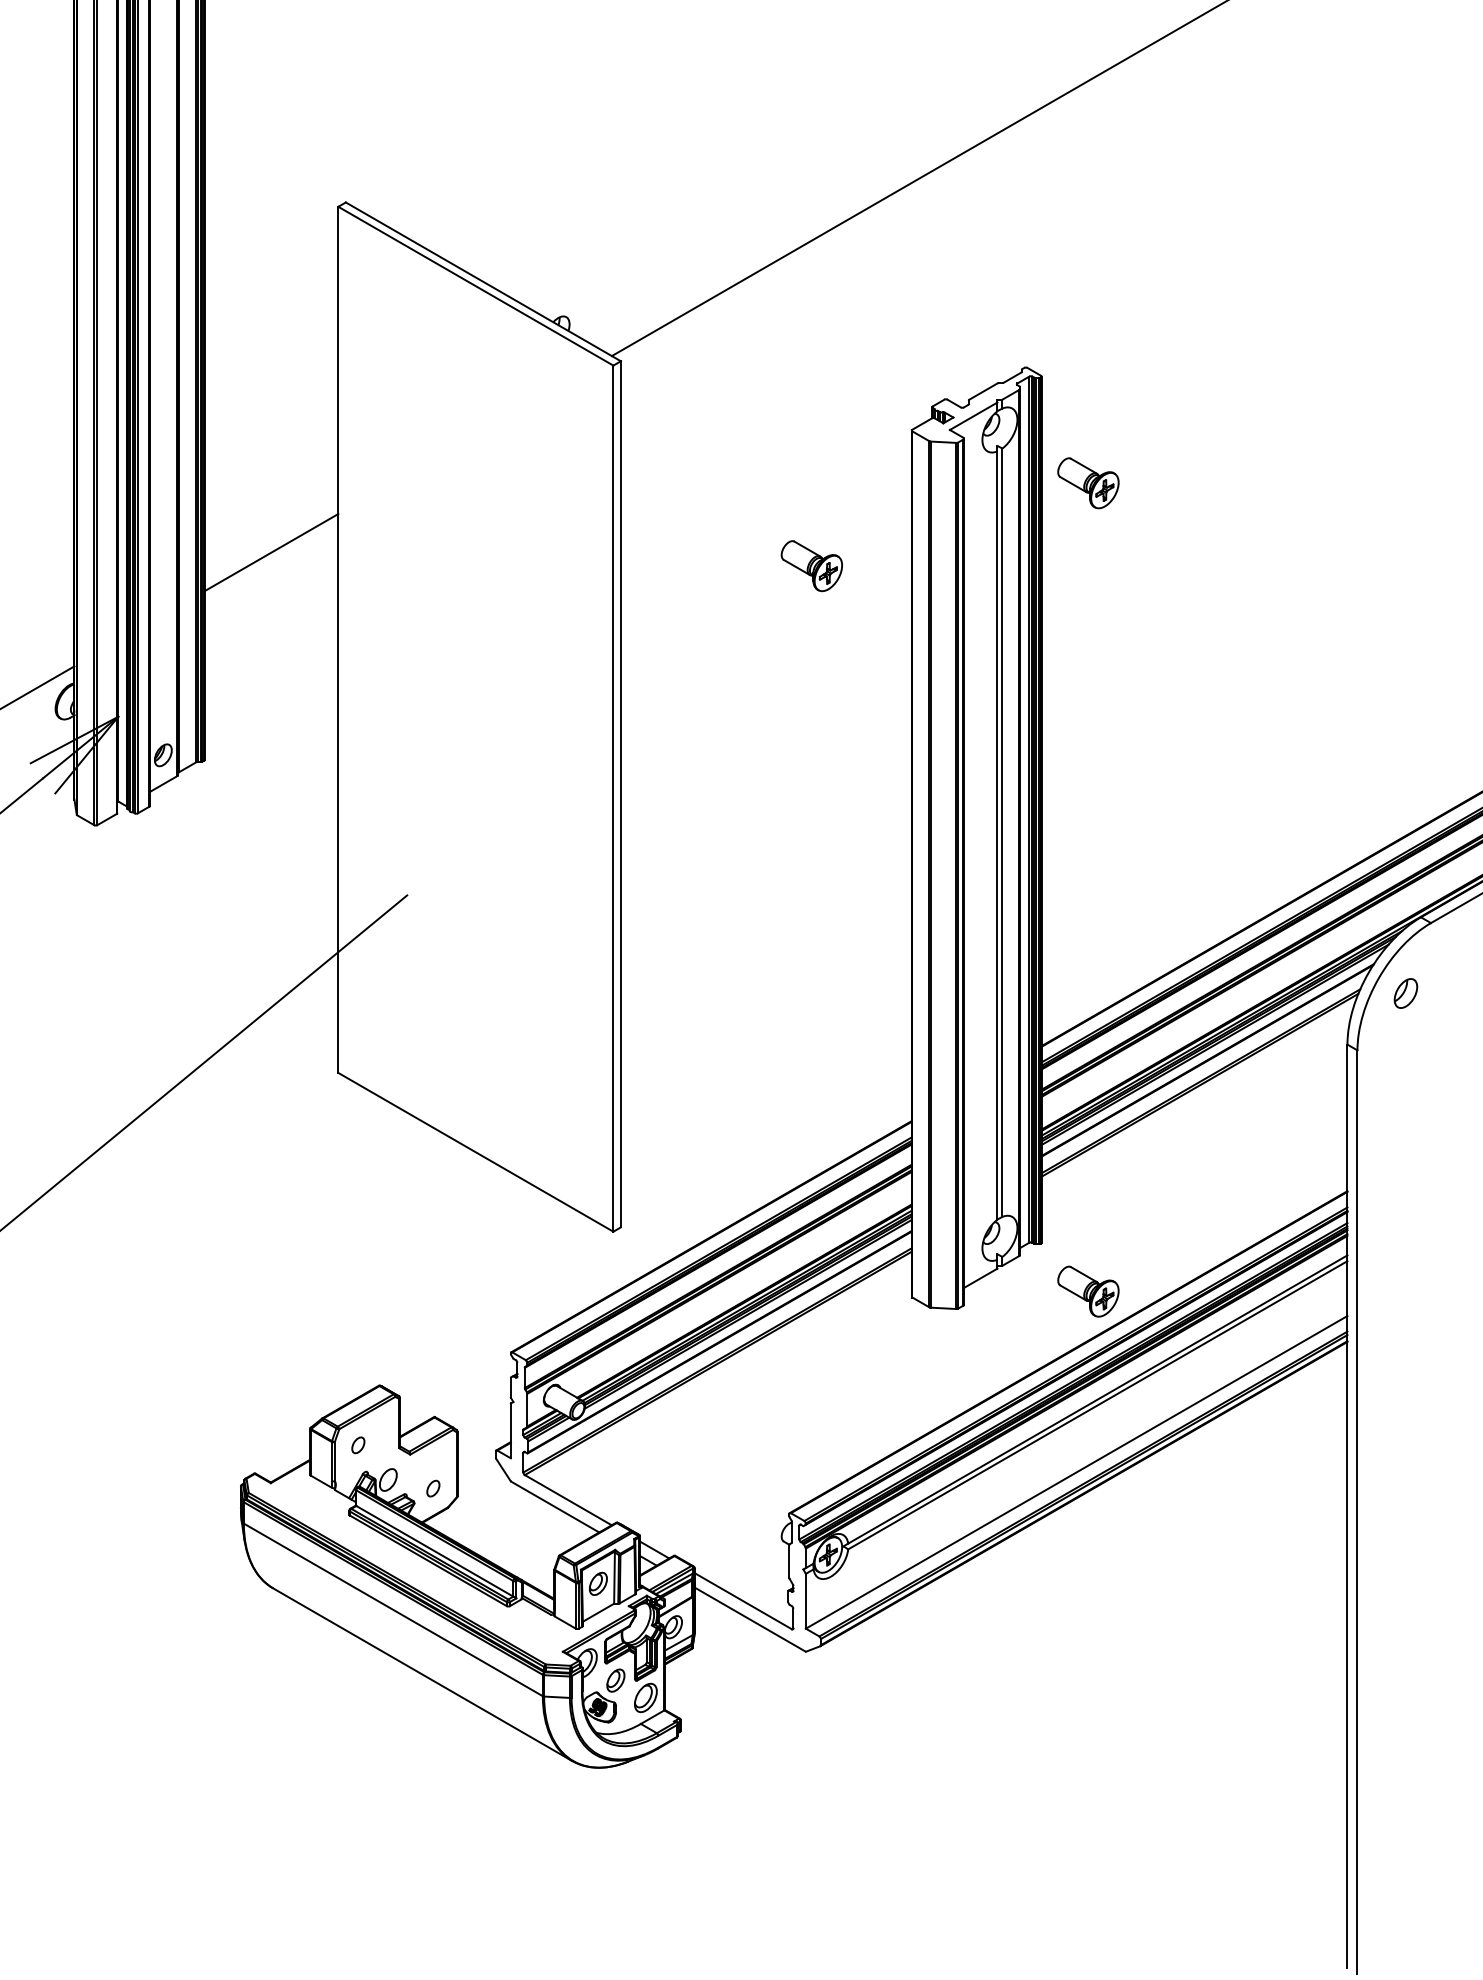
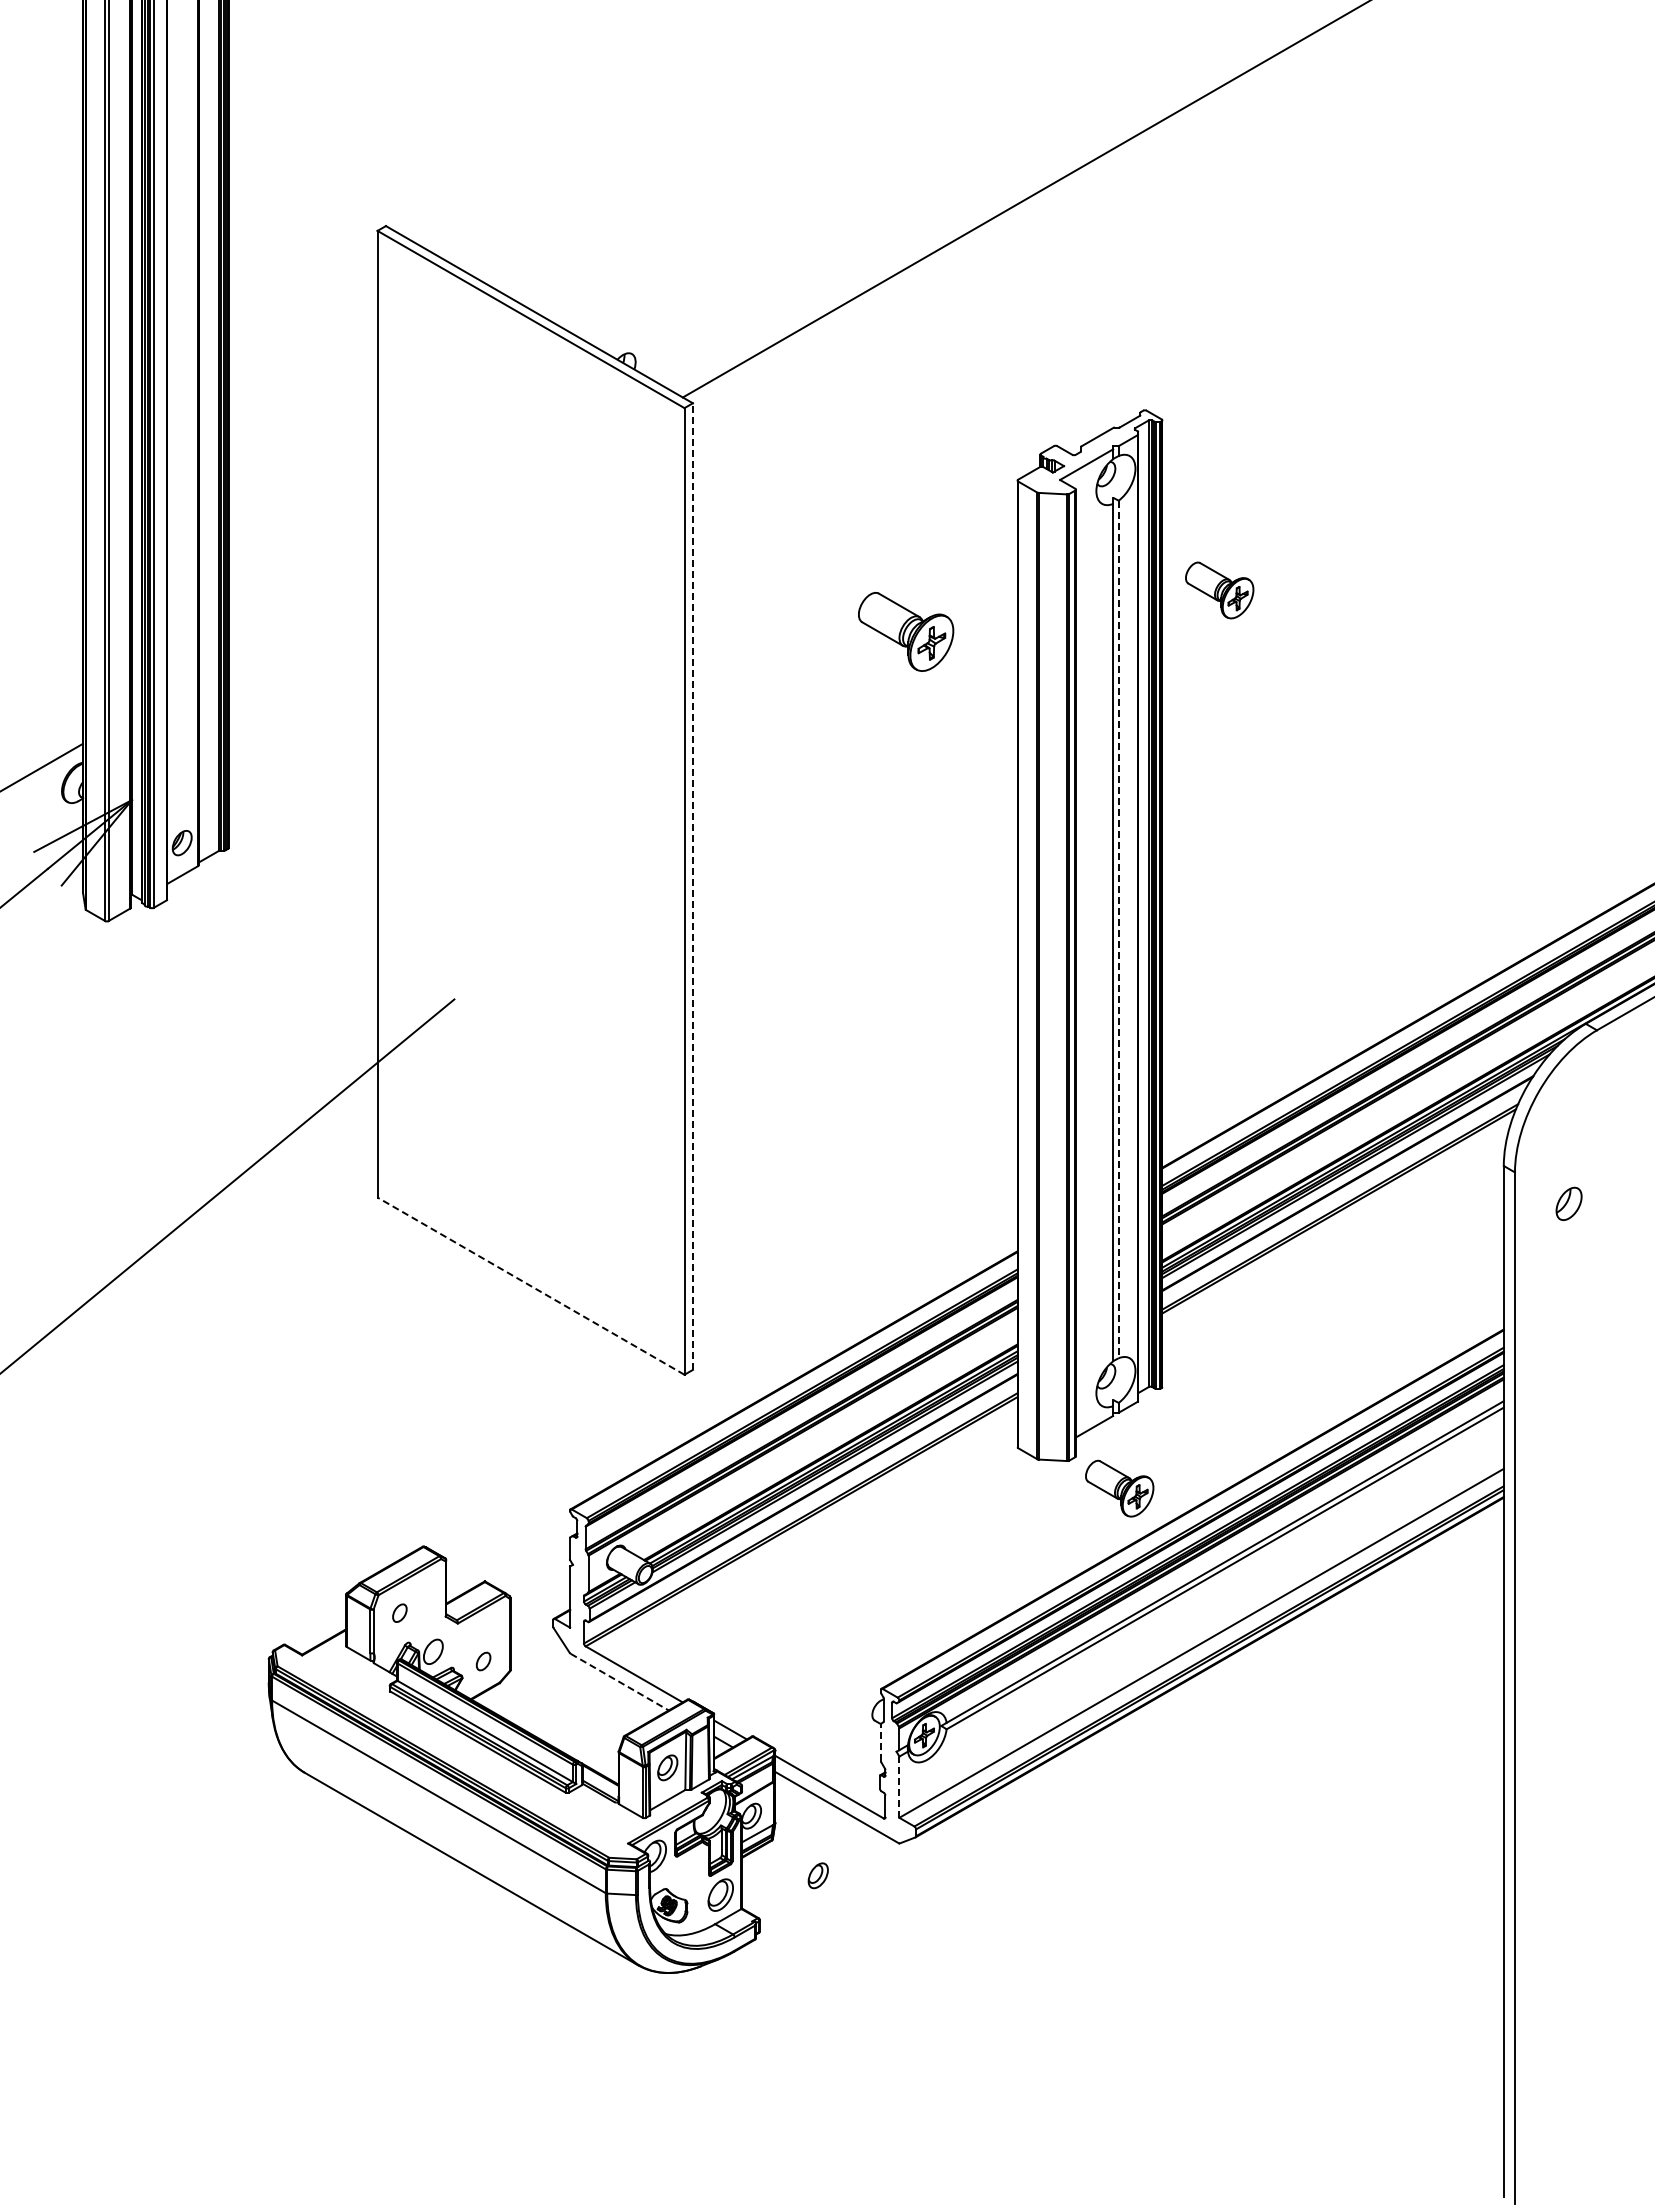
part: (1088, 483) -> (1219, 590), moved
line: (271, 552) -> (302, 616), removed
part: (811, 565) -> (905, 631), size x1.4
line: (620, 794) -> (692, 886), solid -> dashed
line: (1002, 832) -> (1118, 929), solid -> dashed
part: (1405, 993) -> (1568, 1203), moved
line: (475, 1151) -> (530, 1285), solid -> dashed
part: (1088, 1291) -> (1119, 1488), moved
line: (555, 1507) -> (619, 1682), solid -> dashed
line: (788, 1561) -> (880, 1742), solid -> dashed
line: (806, 1601) -> (899, 1787), solid -> dashed
part: (615, 1680) -> (817, 1875), moved

